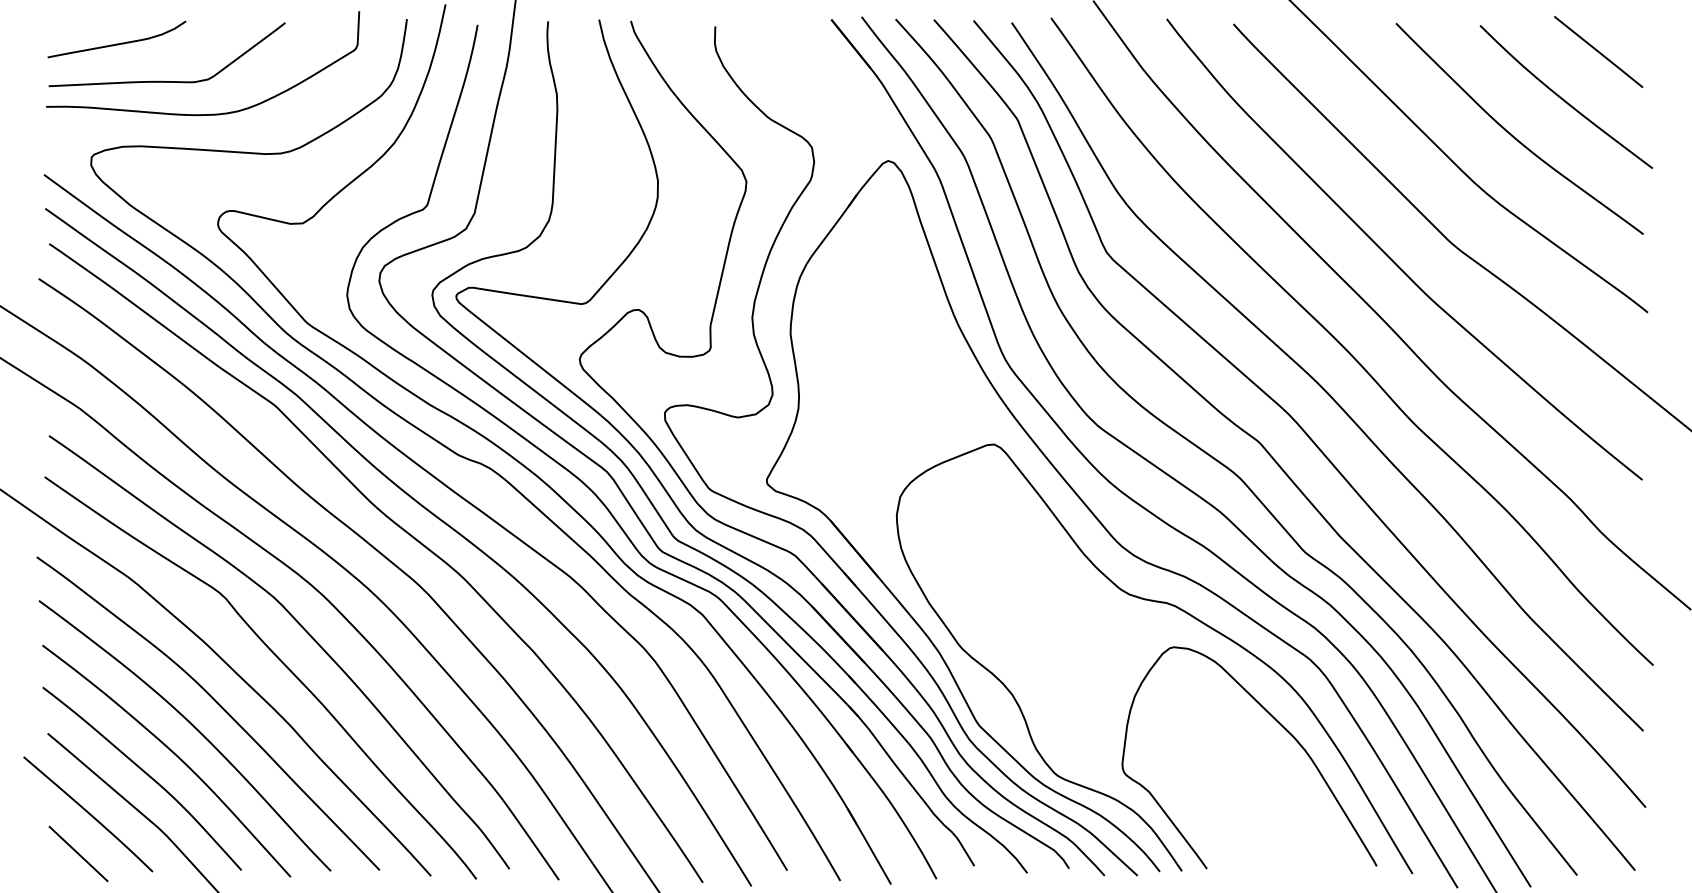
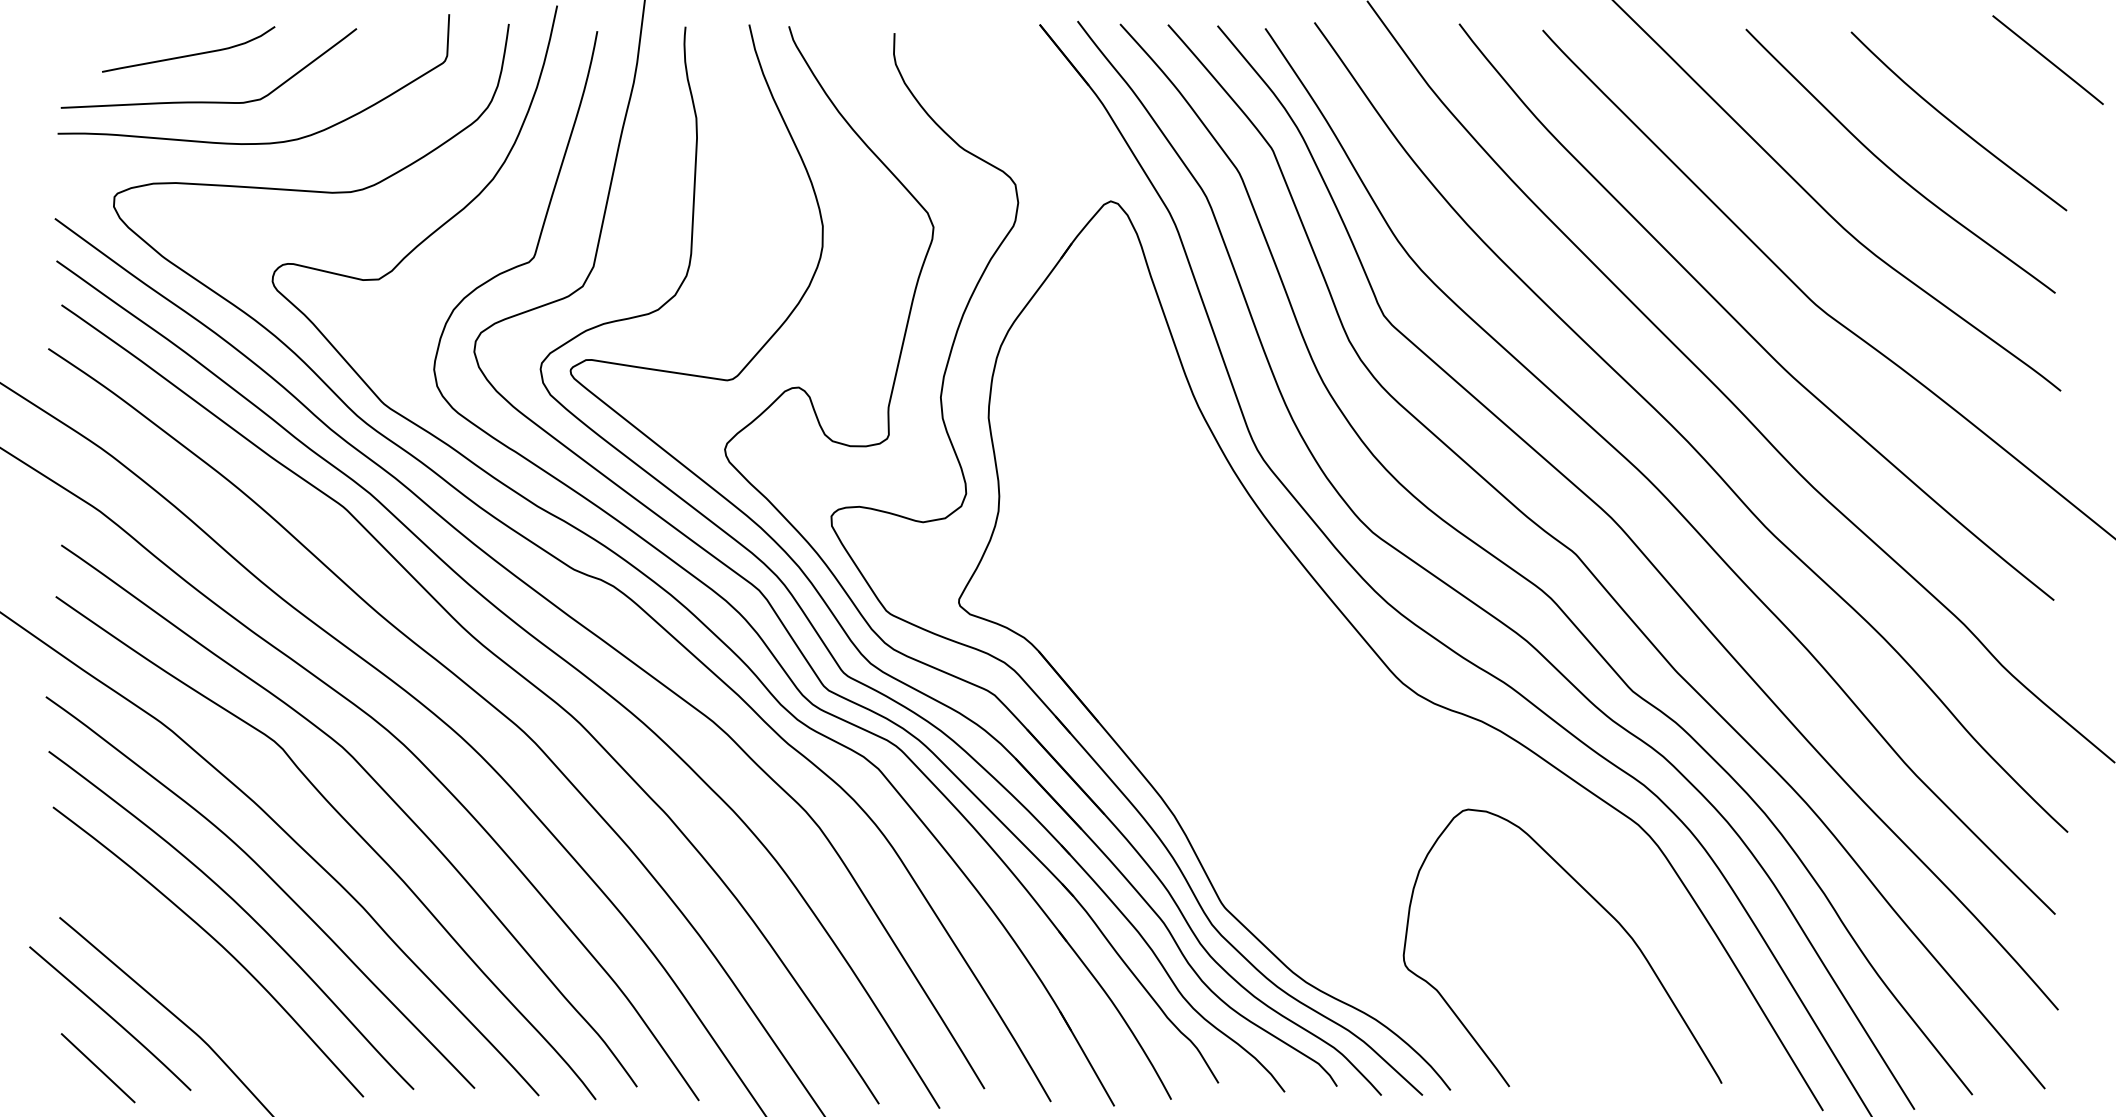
curve: (116, 43) -> (188, 54), moved
line: (1598, 52) -> (2047, 60), moved
curve: (1178, 609) -> (1473, 762), removed
curve: (144, 773) -> (180, 967), removed

